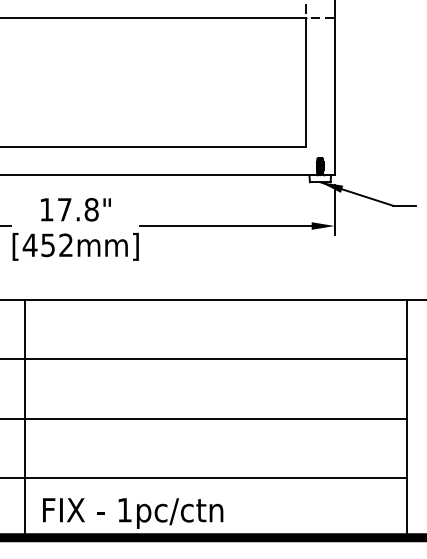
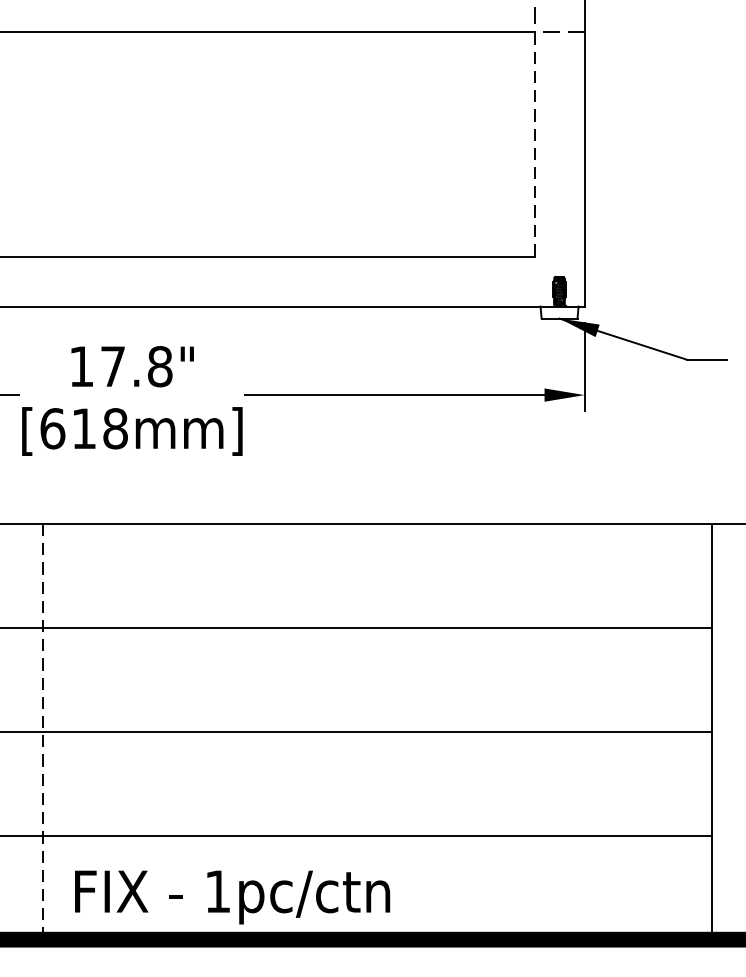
line: (305, 83) -> (533, 146), solid -> dashed
text: (47, 245) -> (82, 429), [452mm] -> [618mm]
line: (24, 418) -> (42, 731), solid -> dashed

